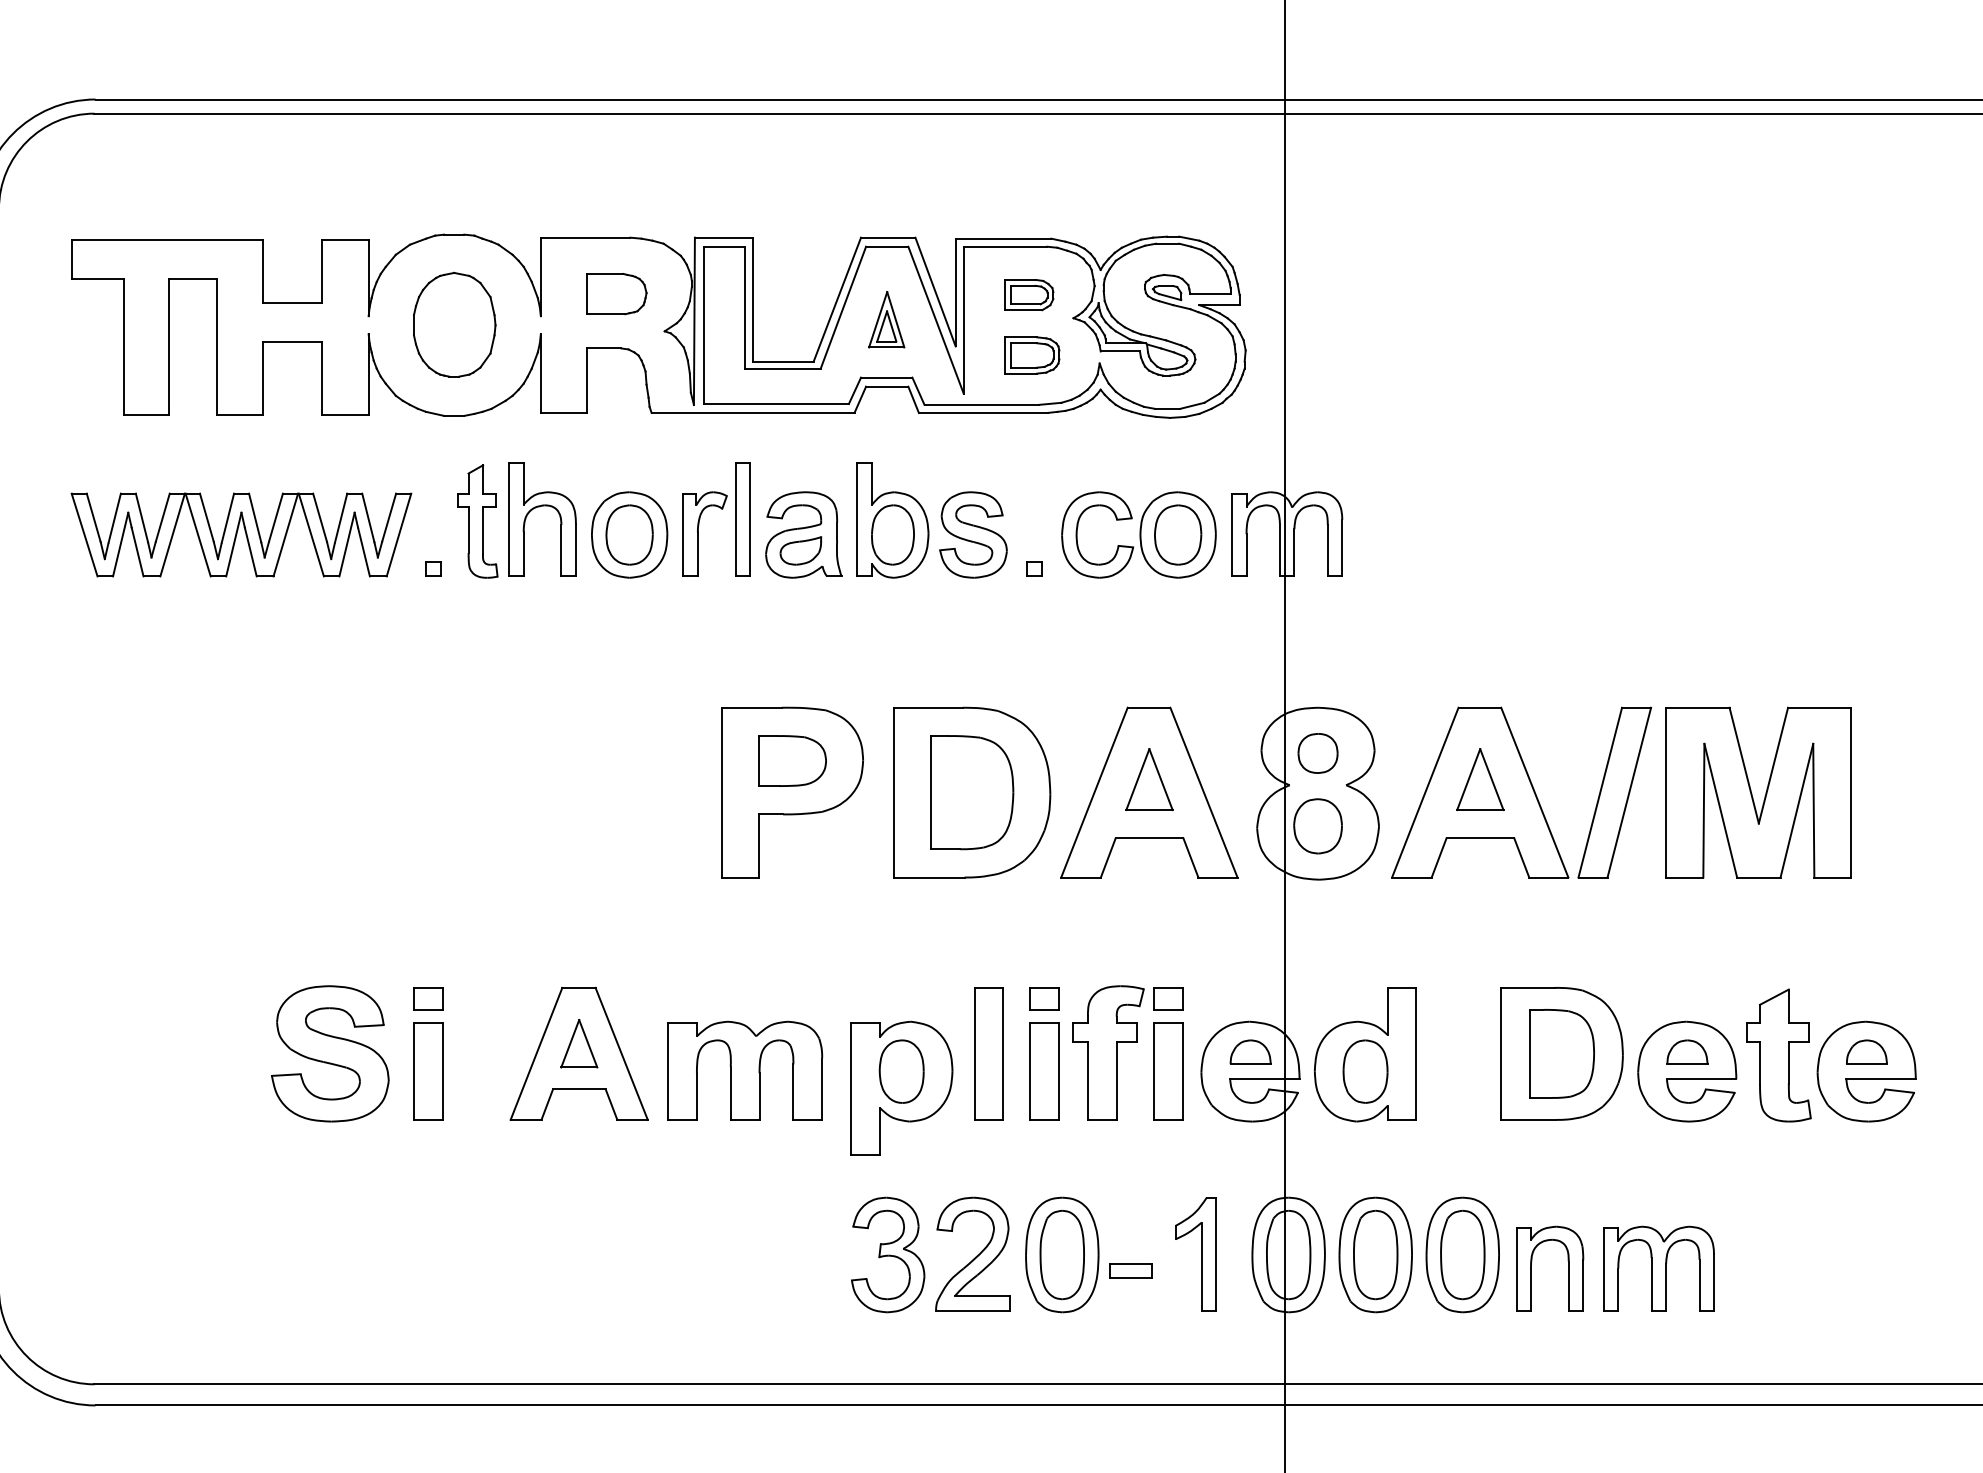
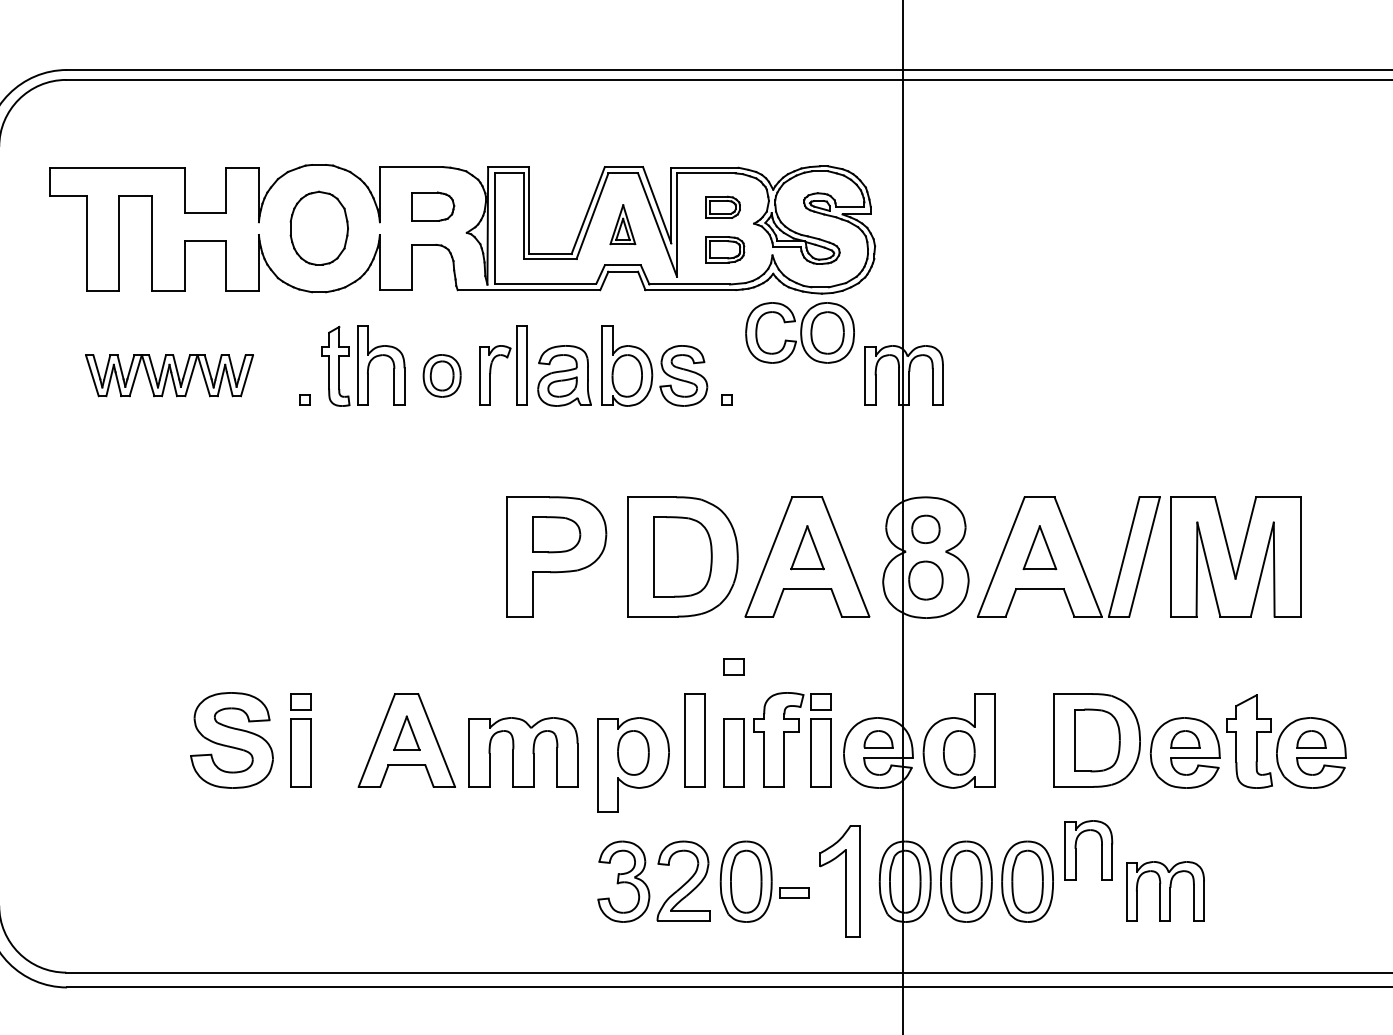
part: (241, 534) -> (169, 375), size x0.7
part: (628, 534) -> (441, 375), size x0.7
part: (1138, 534) -> (799, 332), moved
part: (1044, 998) -> (733, 666), moved
part: (1195, 1254) -> (839, 881), size x1.4
part: (1532, 1268) -> (1076, 850), moved

